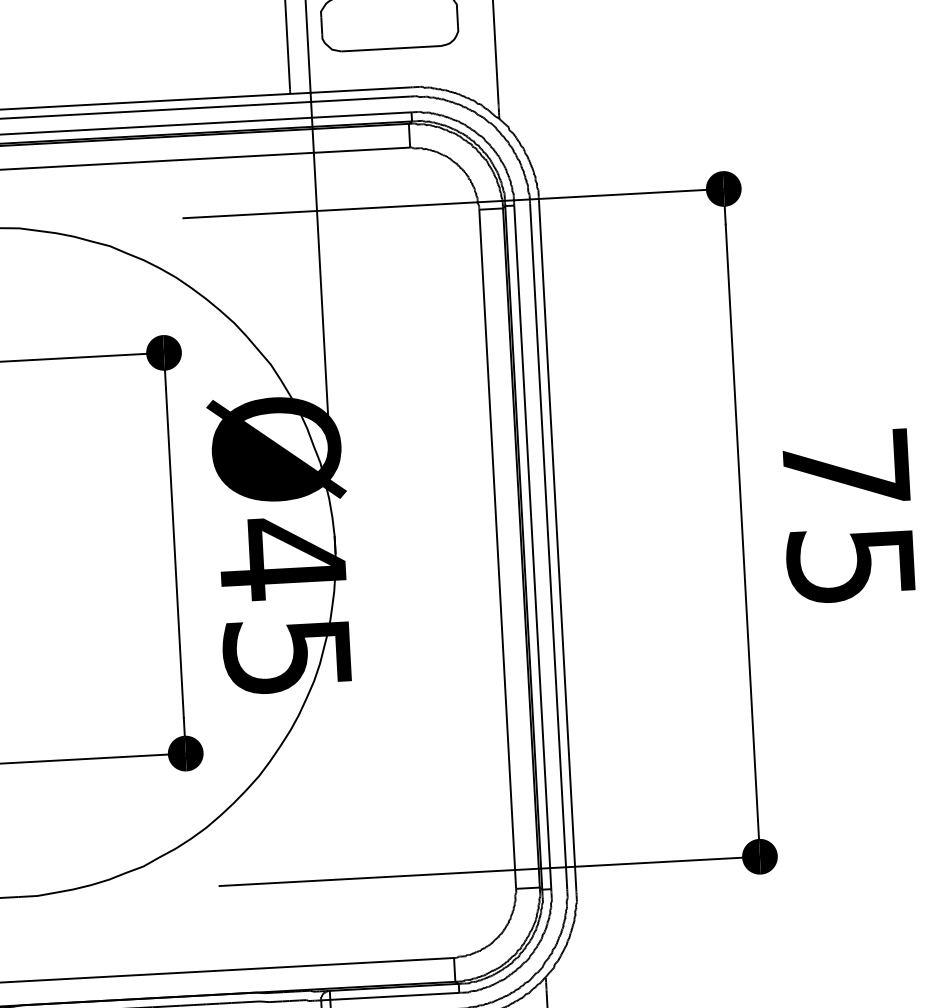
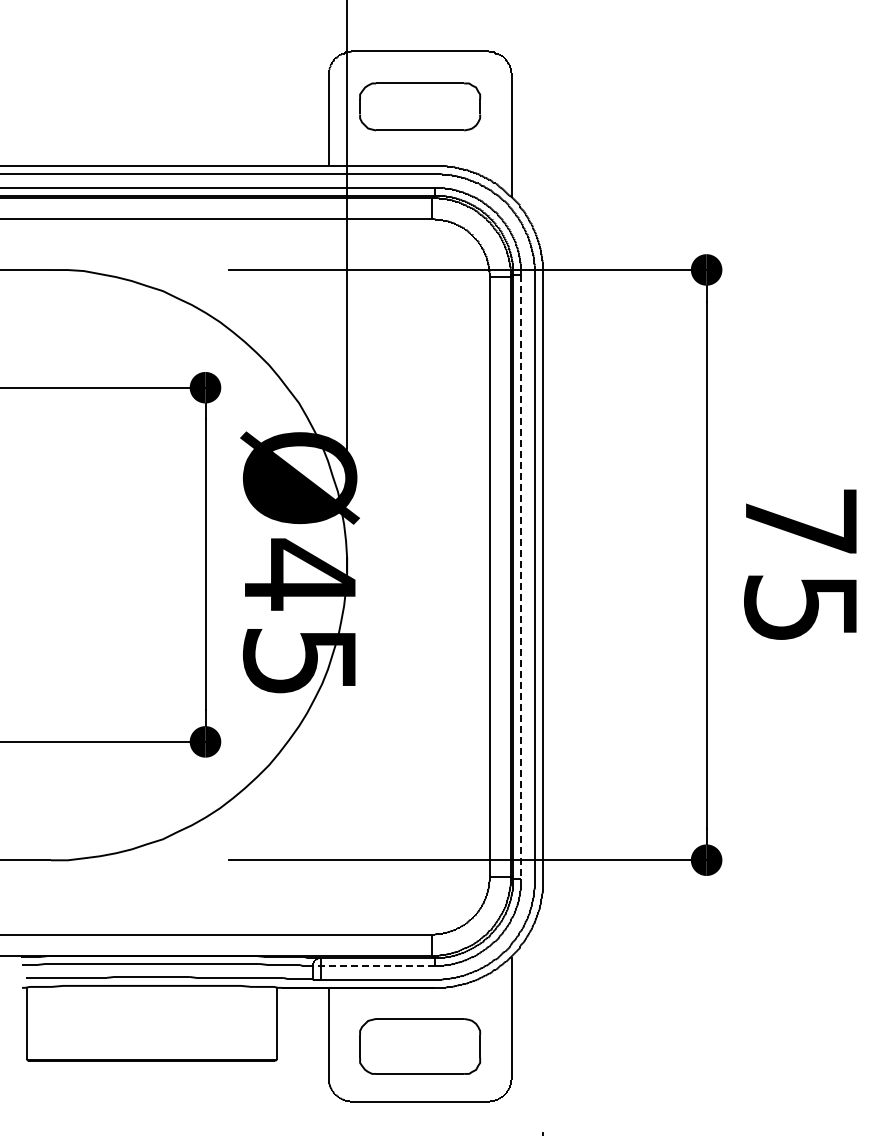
line: (533, 548) -> (521, 577), solid -> dashed
line: (389, 996) -> (373, 965), solid -> dashed

